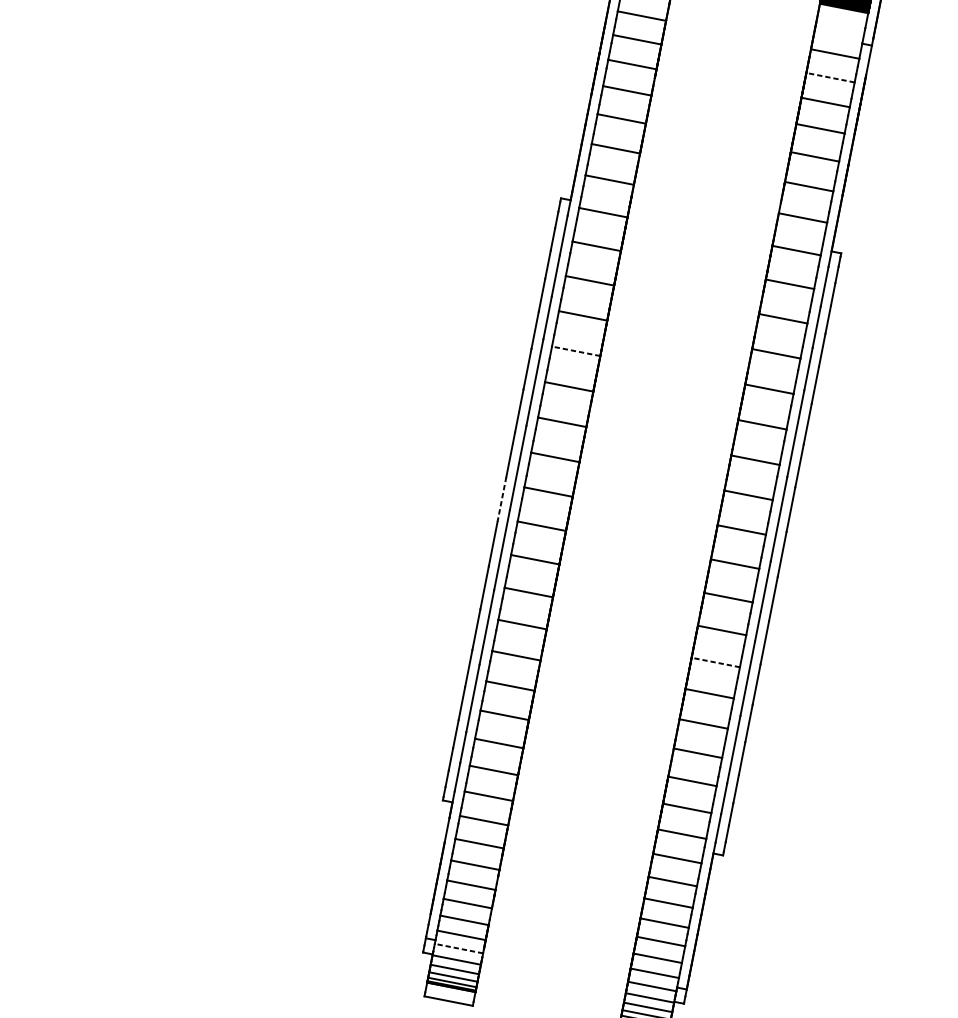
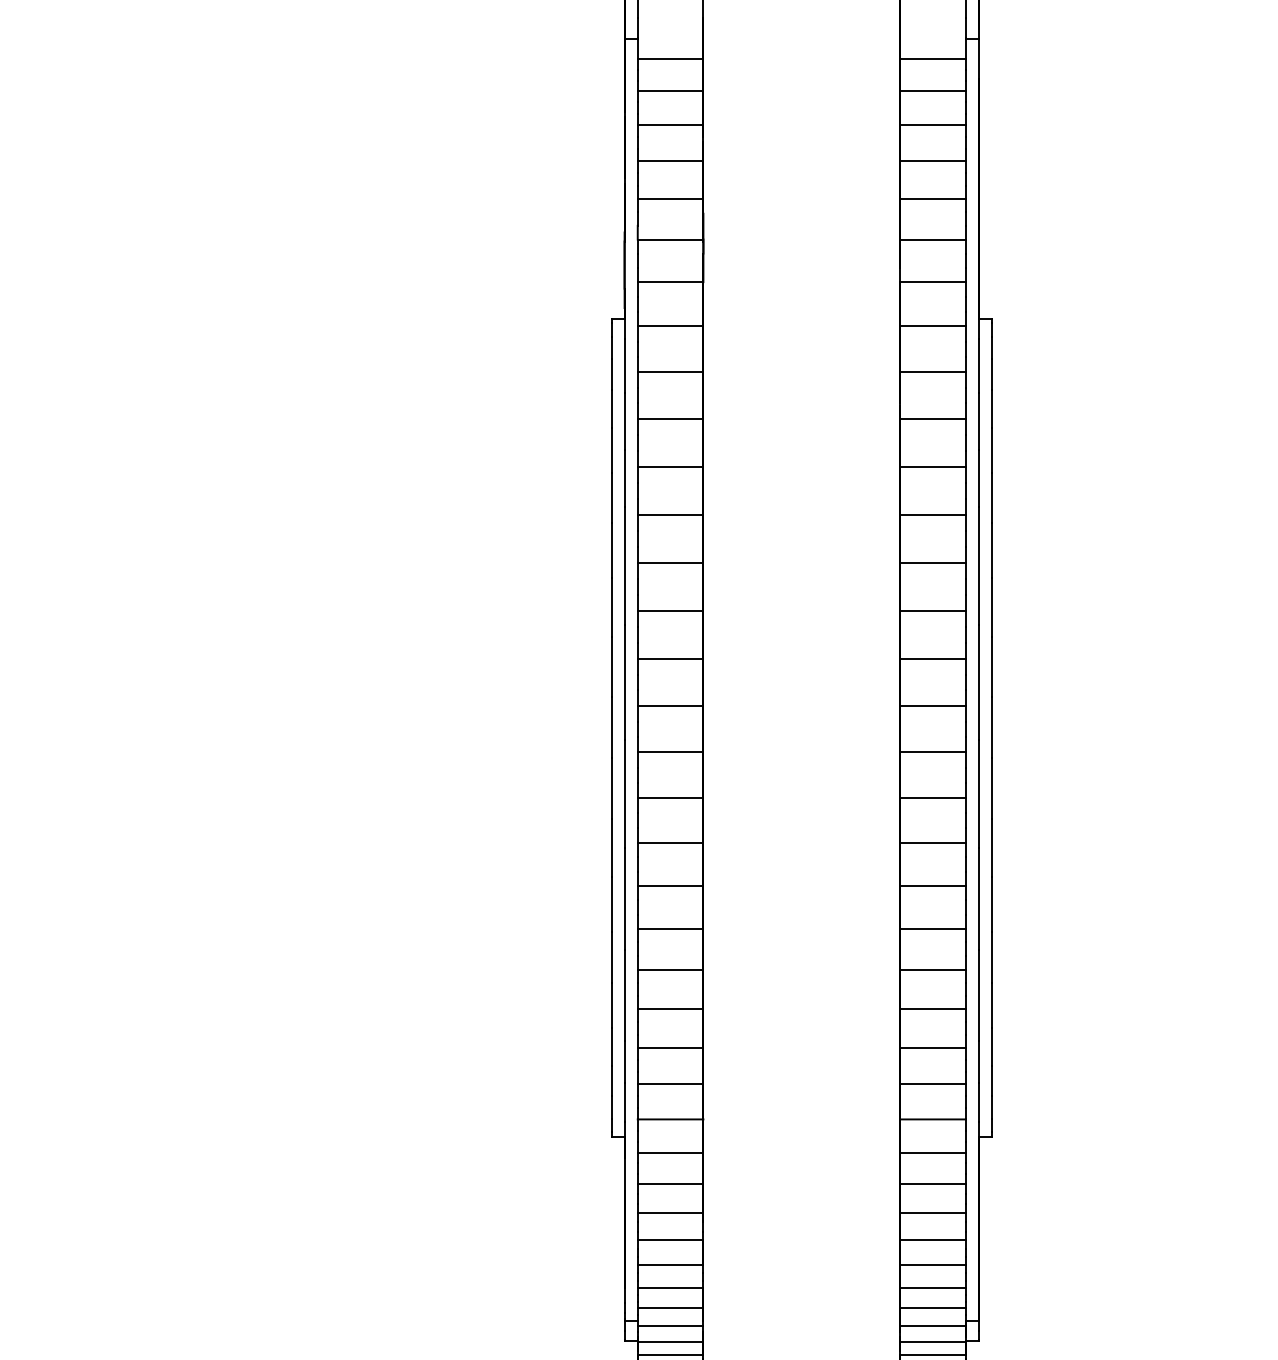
line: (830, 77) -> (933, 91), dashed -> solid
line: (576, 351) -> (670, 514), dashed -> solid
line: (501, 499) -> (611, 727), dashed -> solid
line: (715, 662) -> (933, 886), dashed -> solid
line: (458, 948) -> (670, 1326), dashed -> solid

